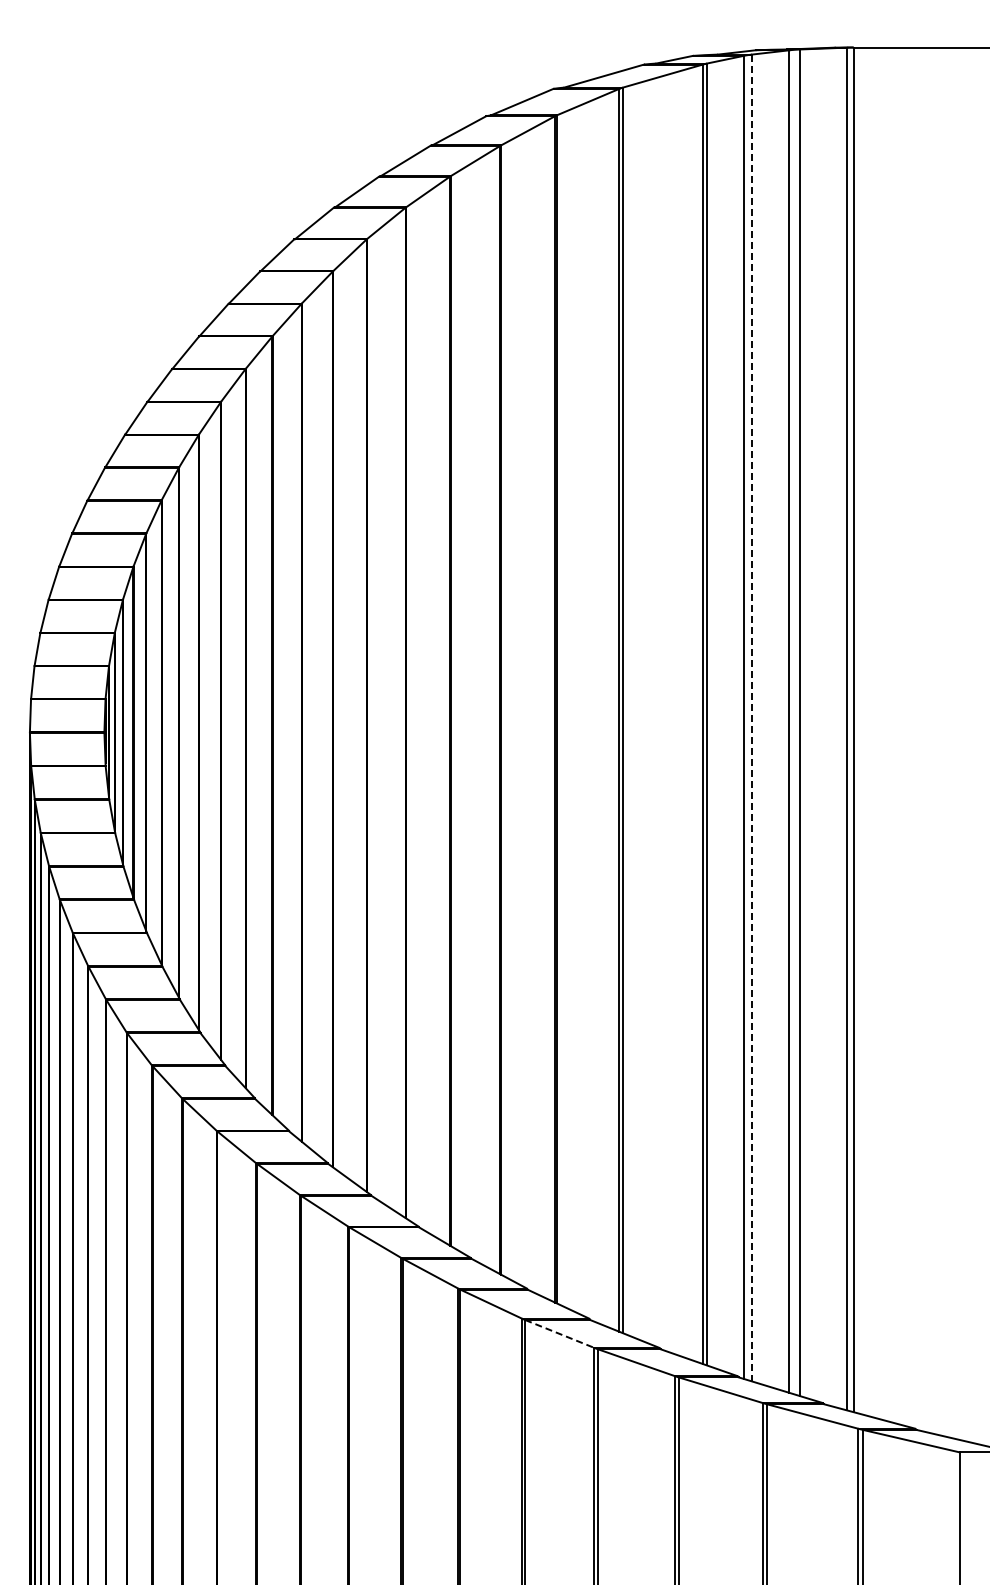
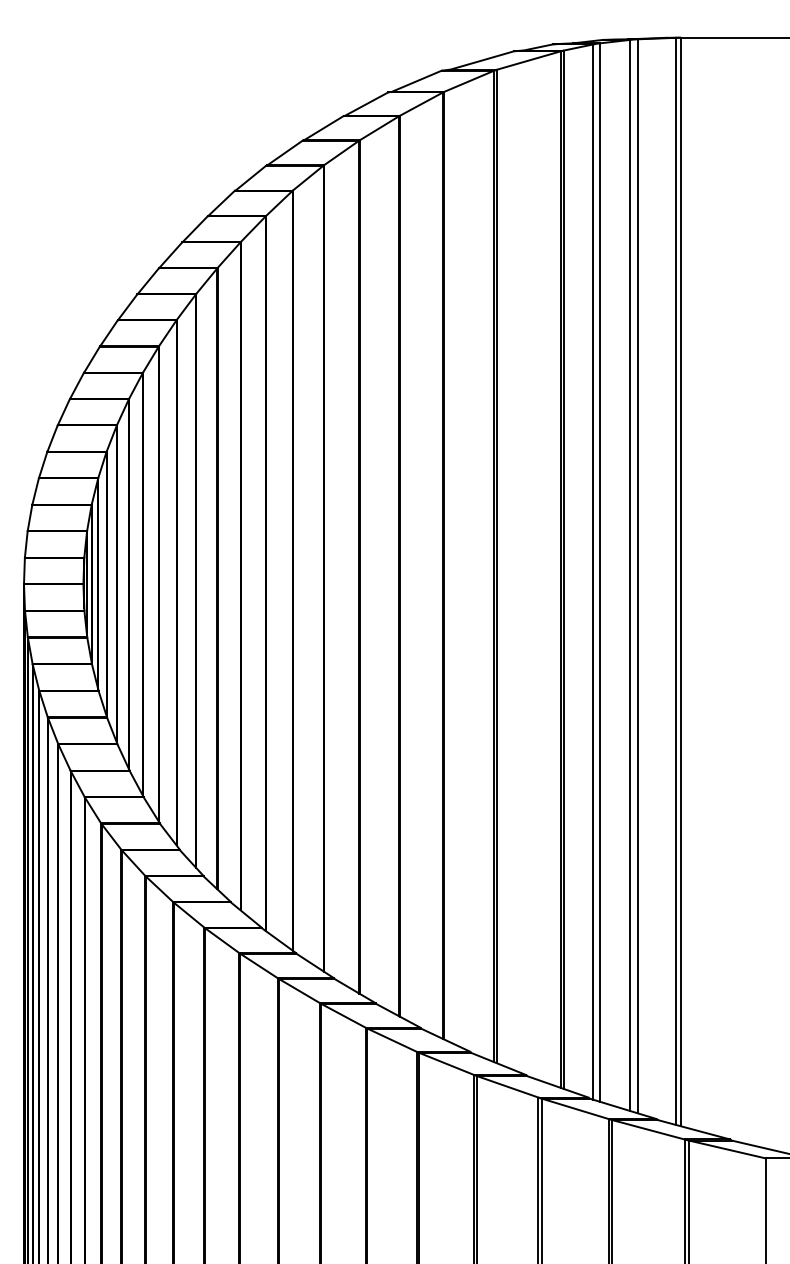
line: (752, 718) -> (600, 572), dashed -> solid
line: (560, 1334) -> (447, 1064), dashed -> solid

